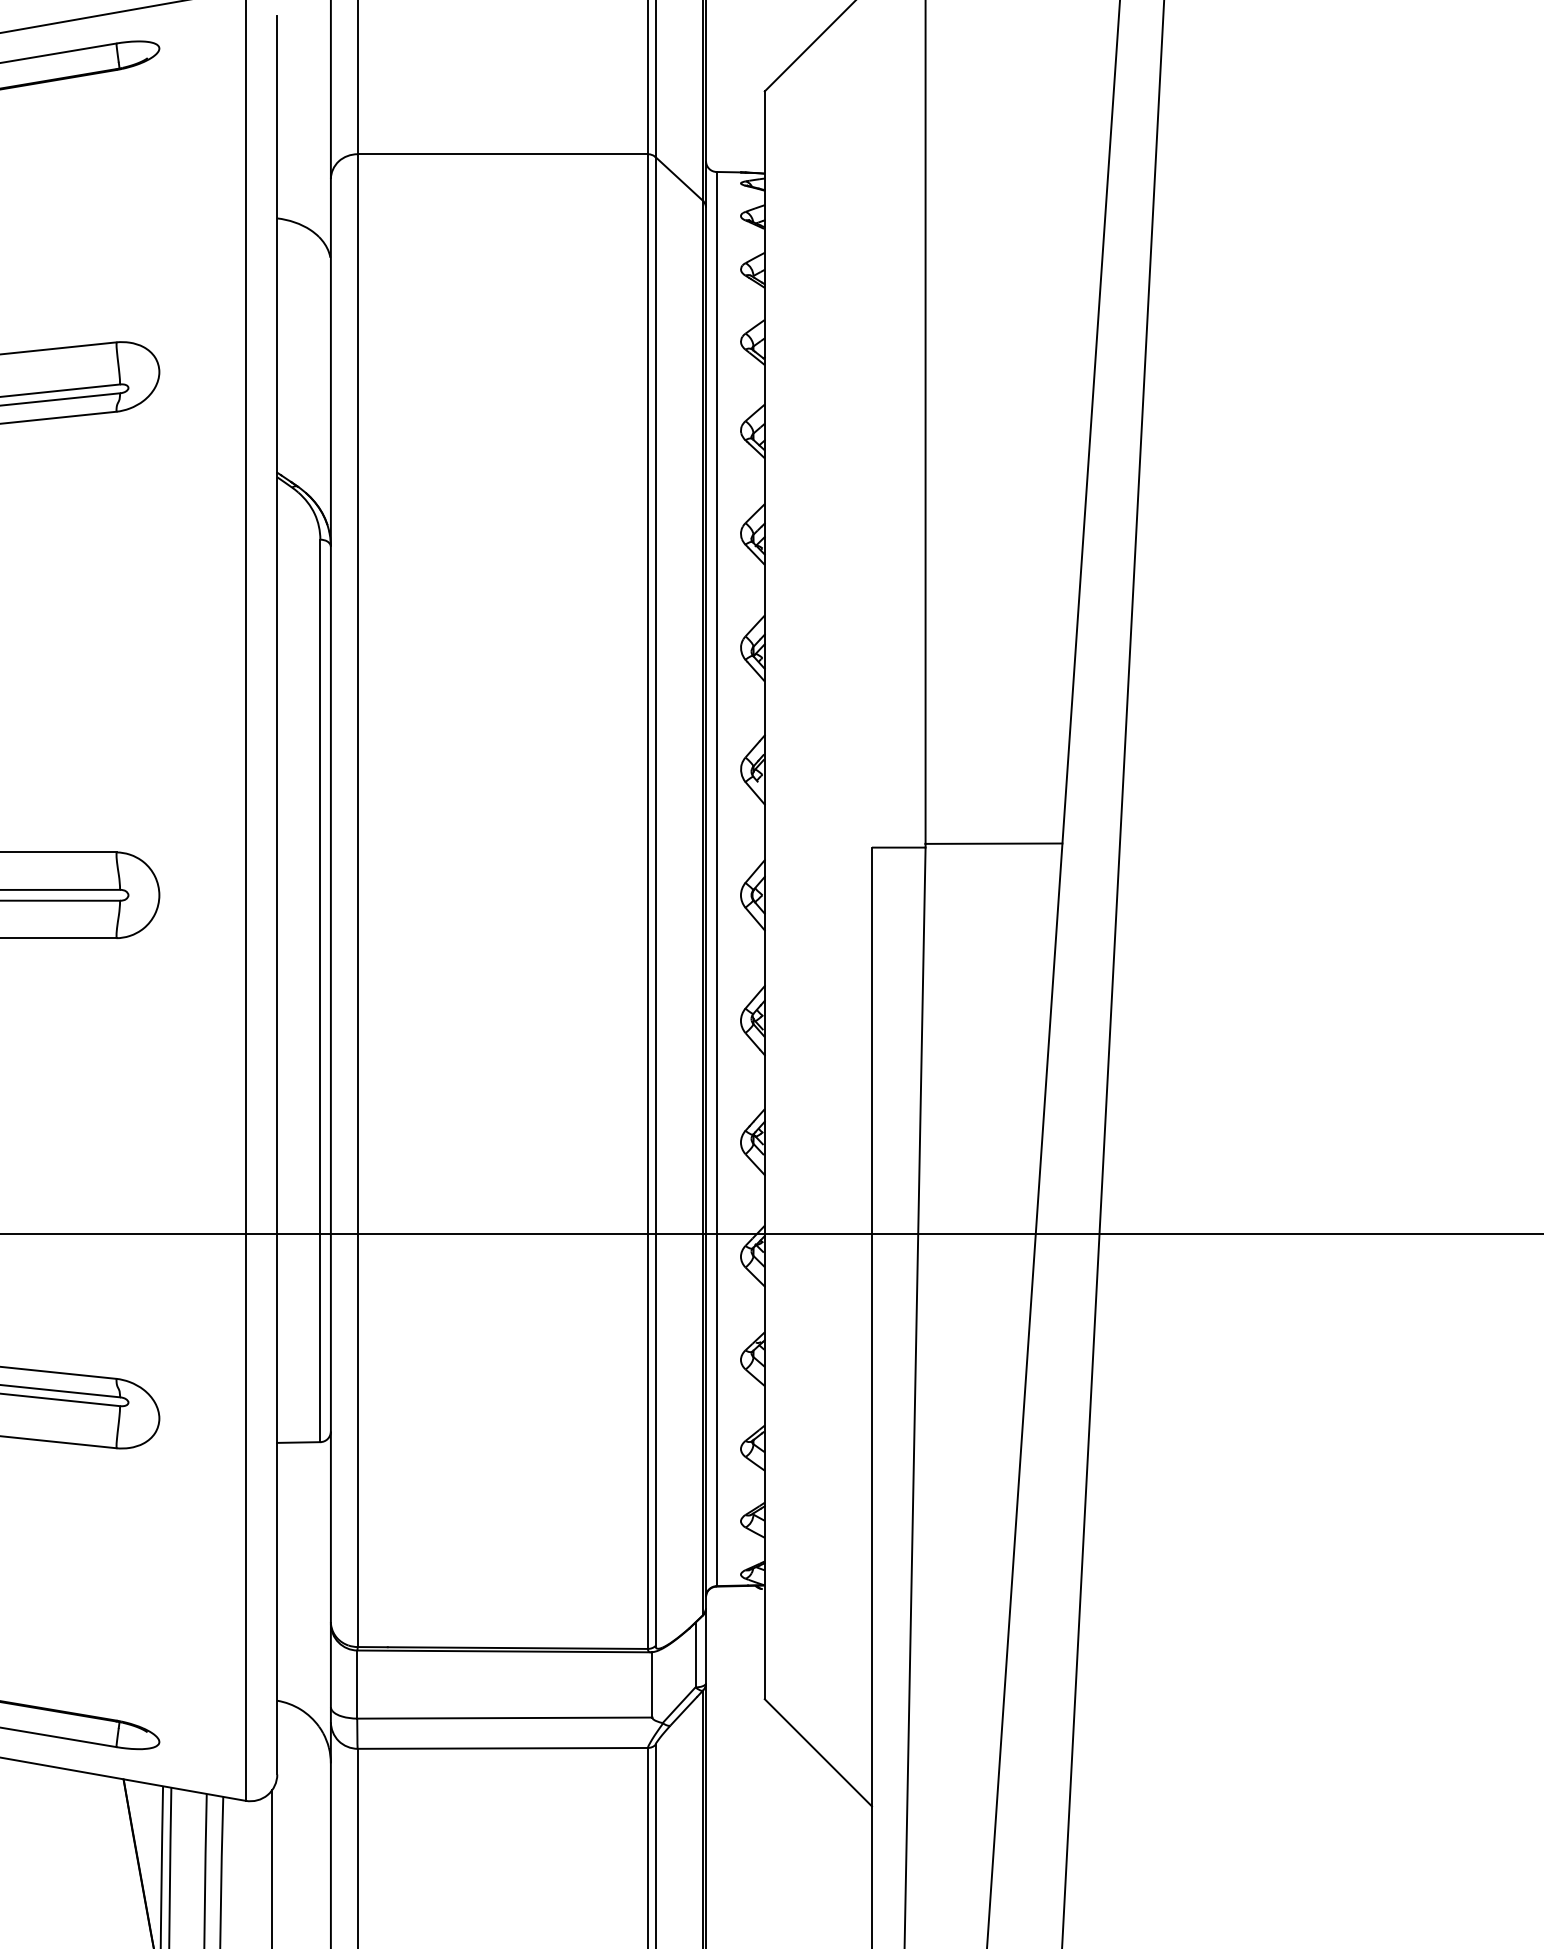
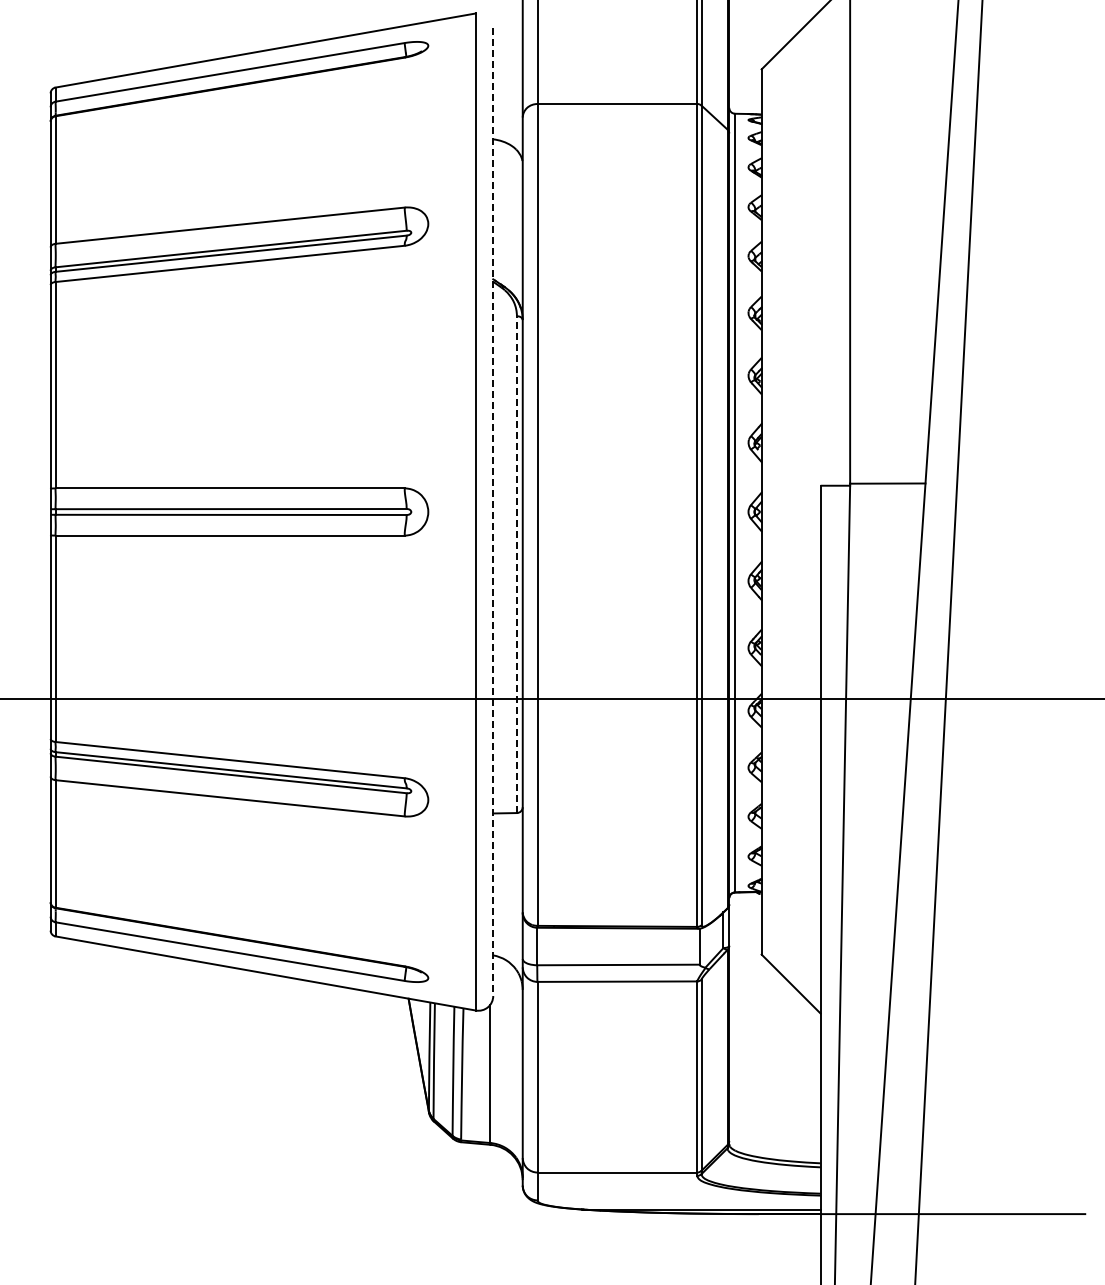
line: (277, 896) -> (493, 512), solid -> dashed
line: (319, 990) -> (516, 564), solid -> dashed

